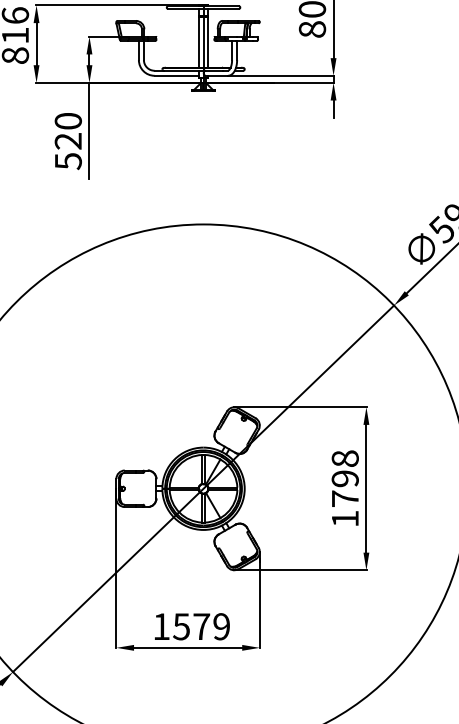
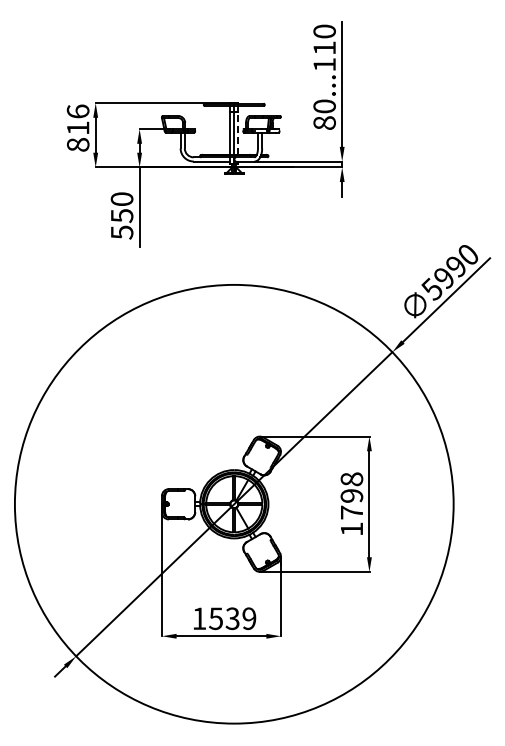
line: (208, 42) -> (238, 133), solid -> dashed
text: (67, 142) -> (121, 216), 520 -> 550
text: (201, 626) -> (232, 618), 1579 -> 1539

